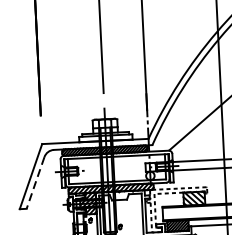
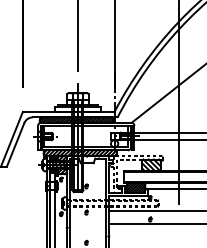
line: (35, 182) -> (15, 144), dashed -> solid

